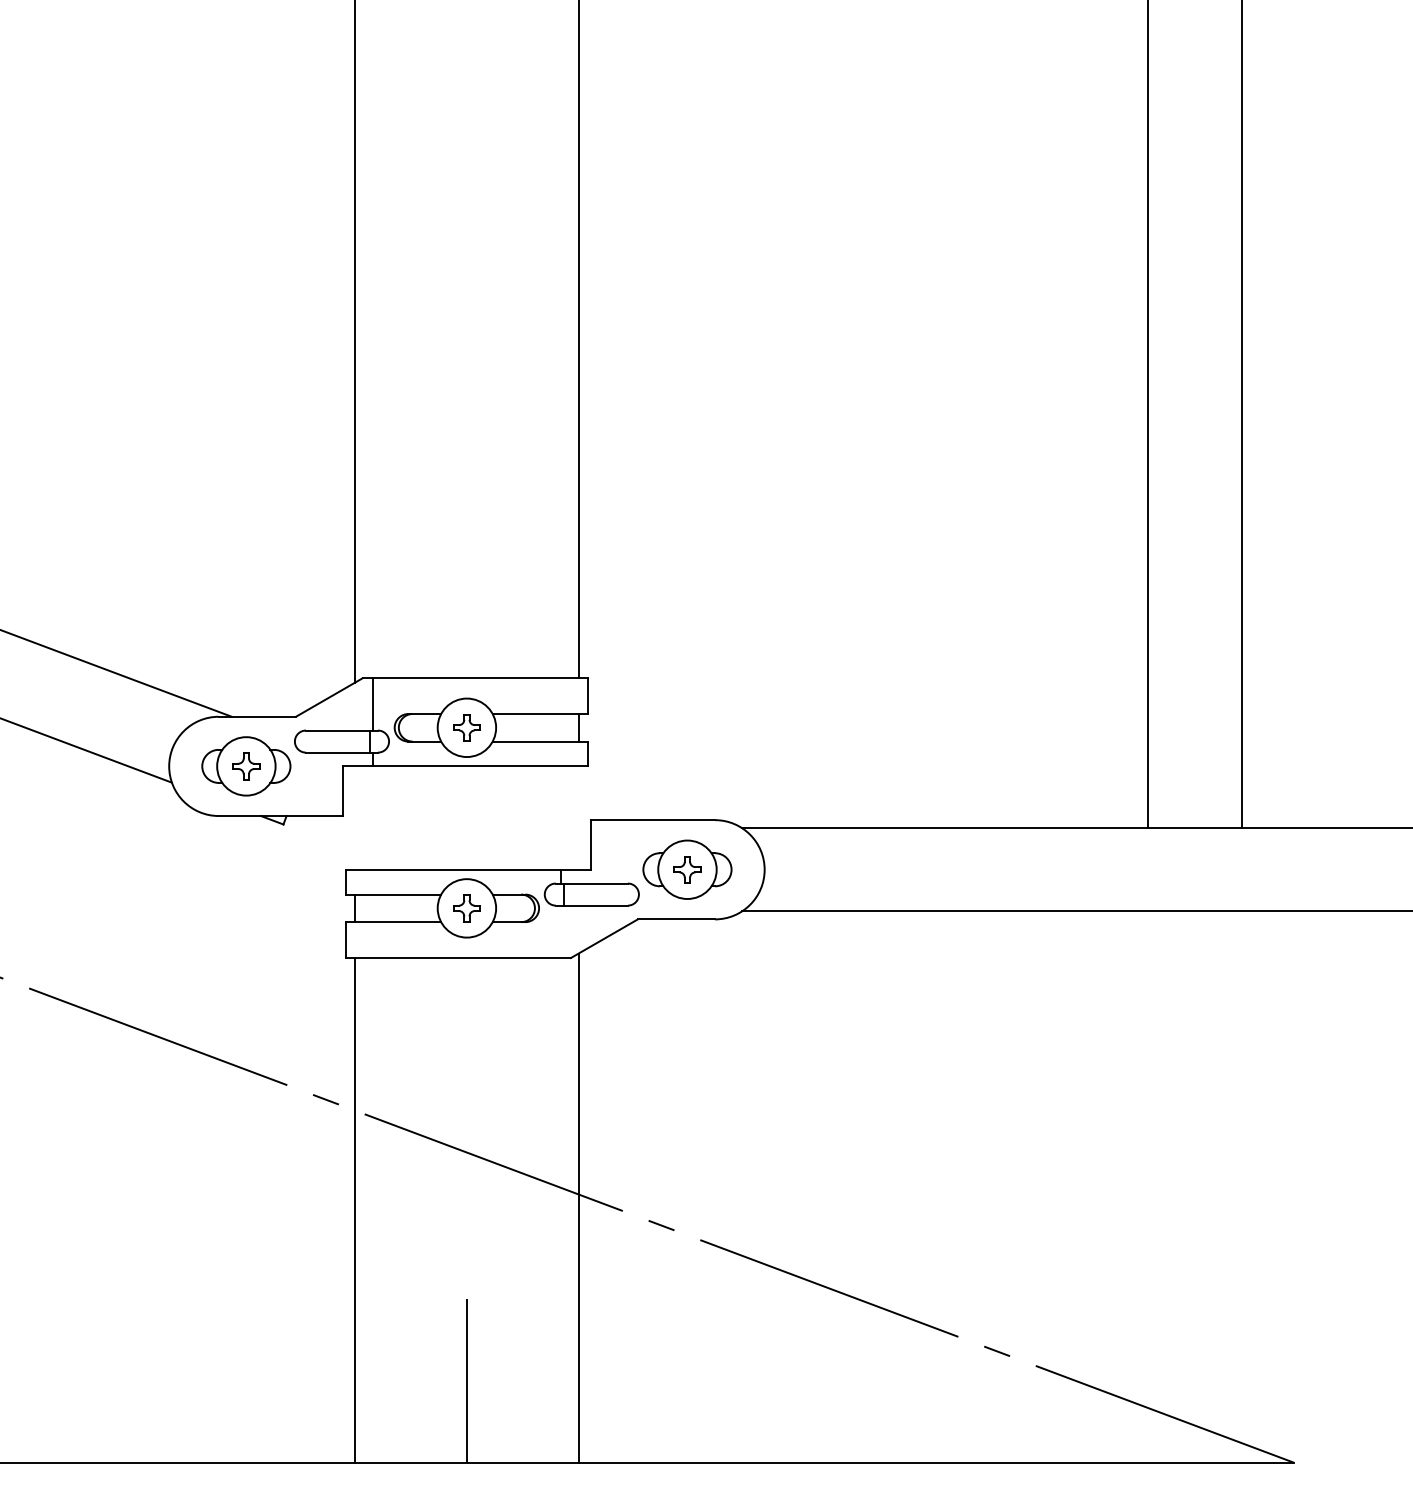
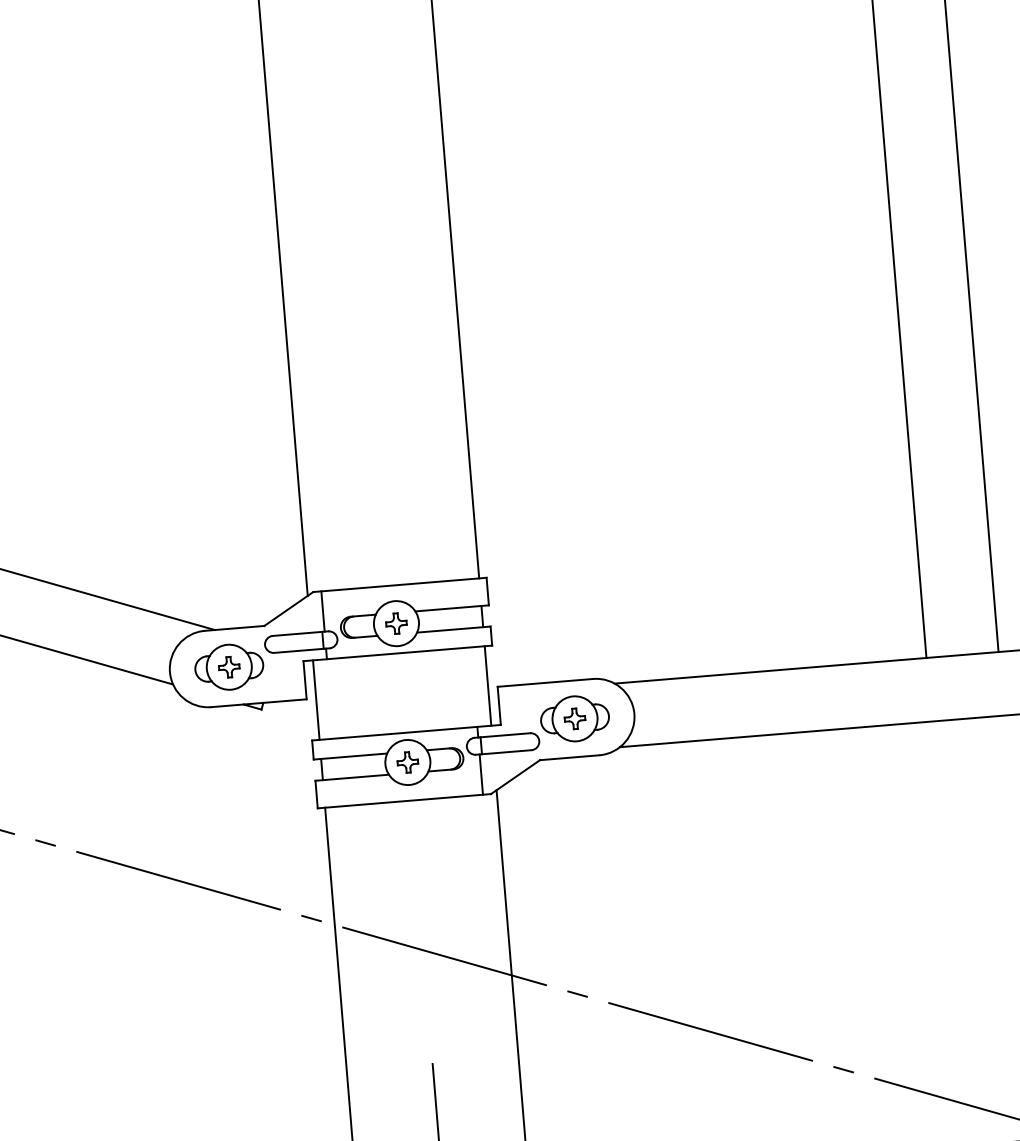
line: (355, 817) -> (316, 699), added
line: (578, 817) -> (487, 685), added
line: (560, 931) -> (481, 774), added

